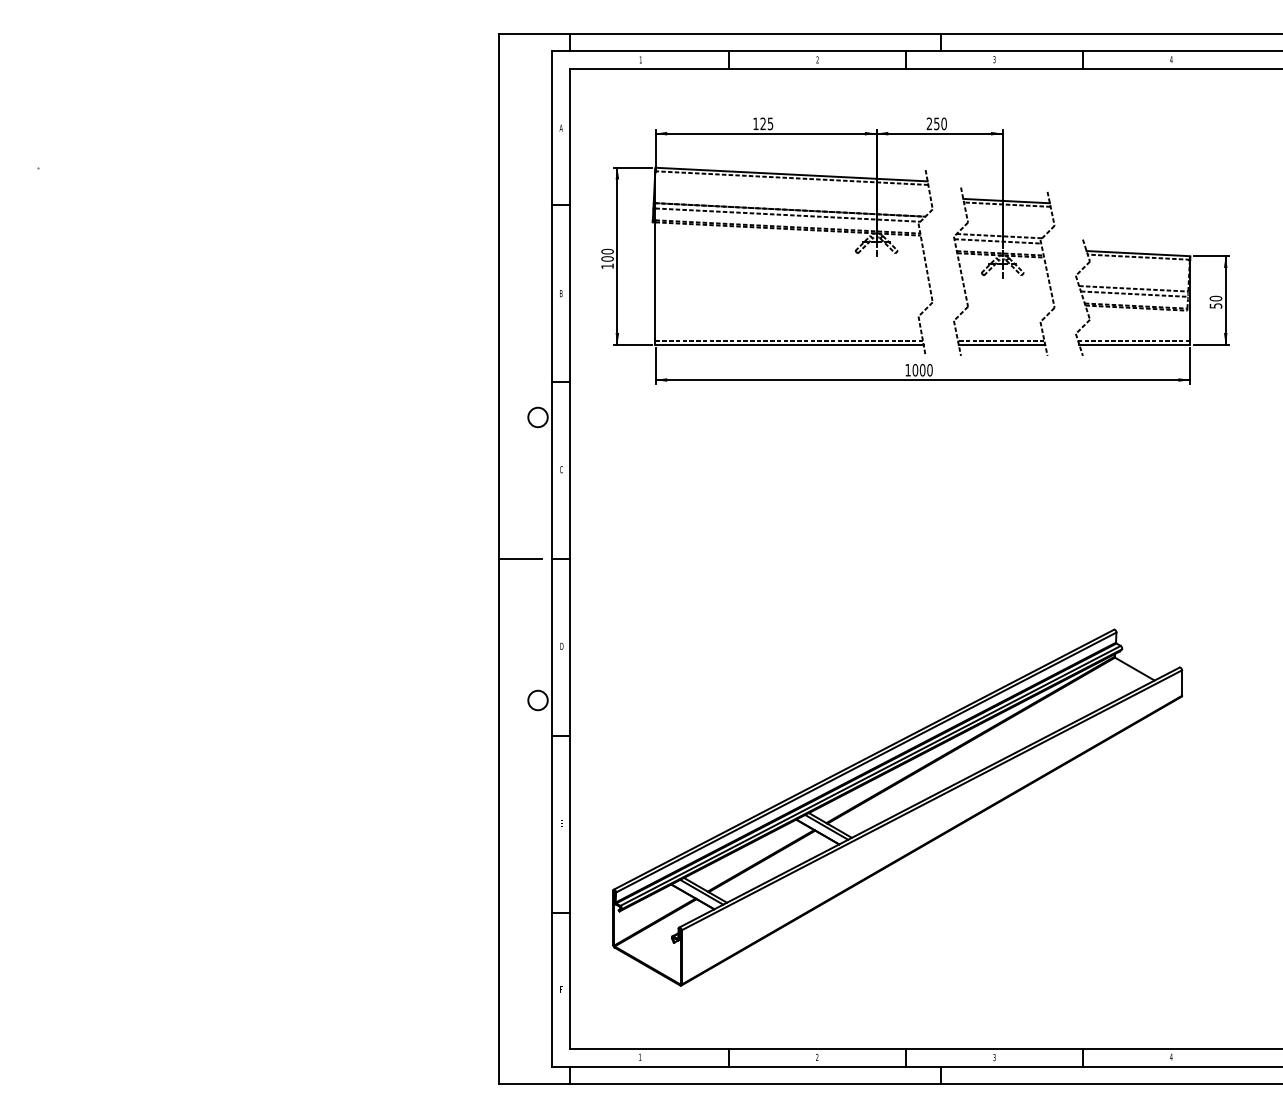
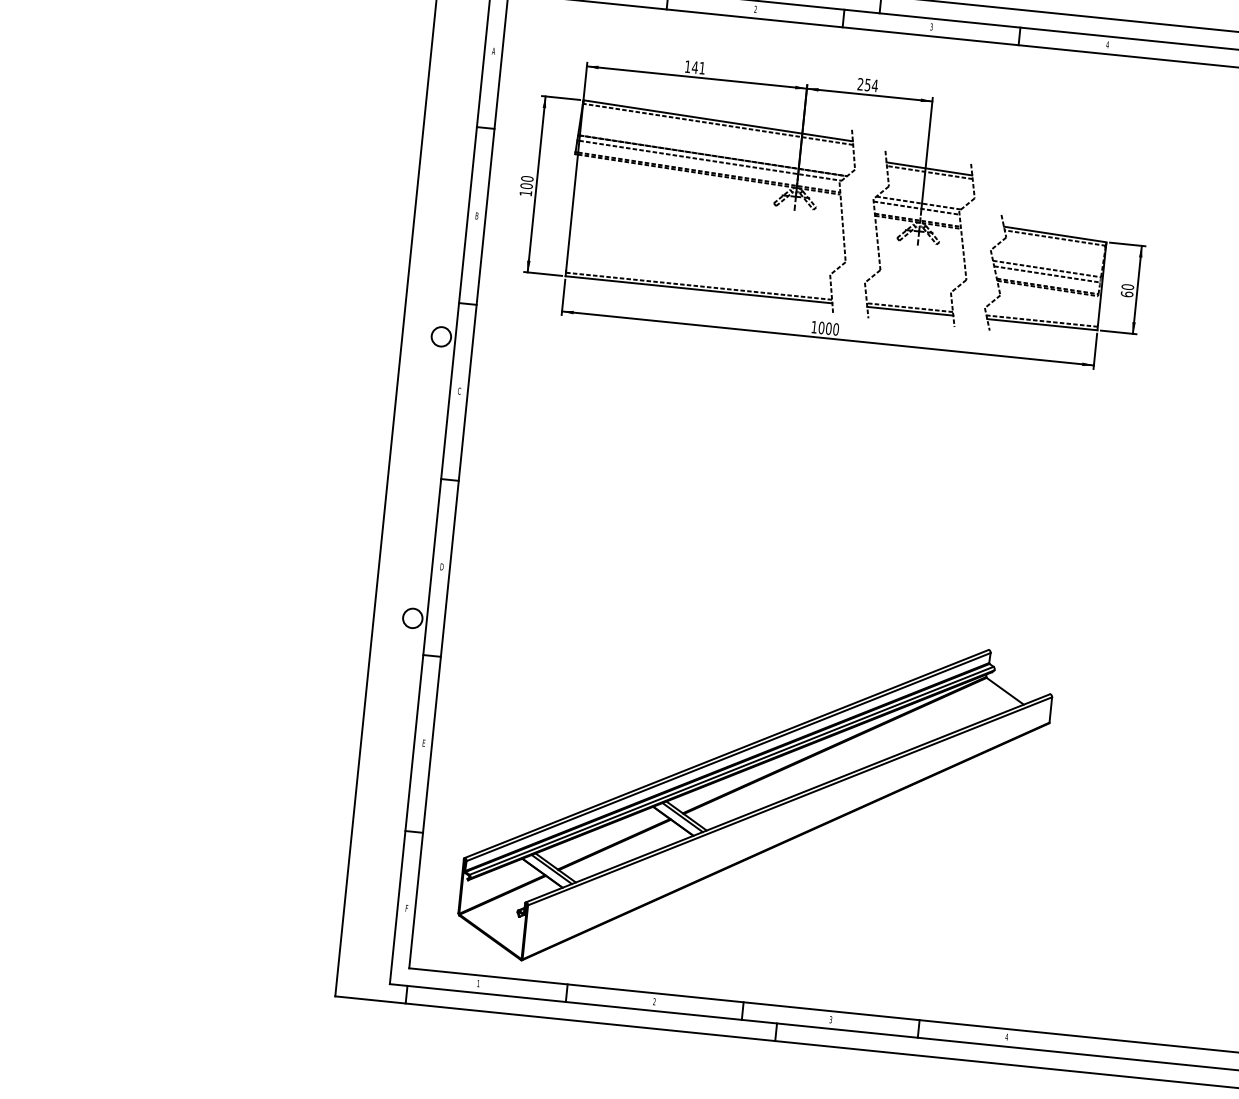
text: (766, 123) -> (698, 67), 125 -> 141
text: (944, 123) -> (875, 85), 250 -> 254
text: (1215, 305) -> (1126, 293), 50 -> 60
line: (520, 559) -> (409, 476), removed
part: (897, 807) -> (755, 804), moved

